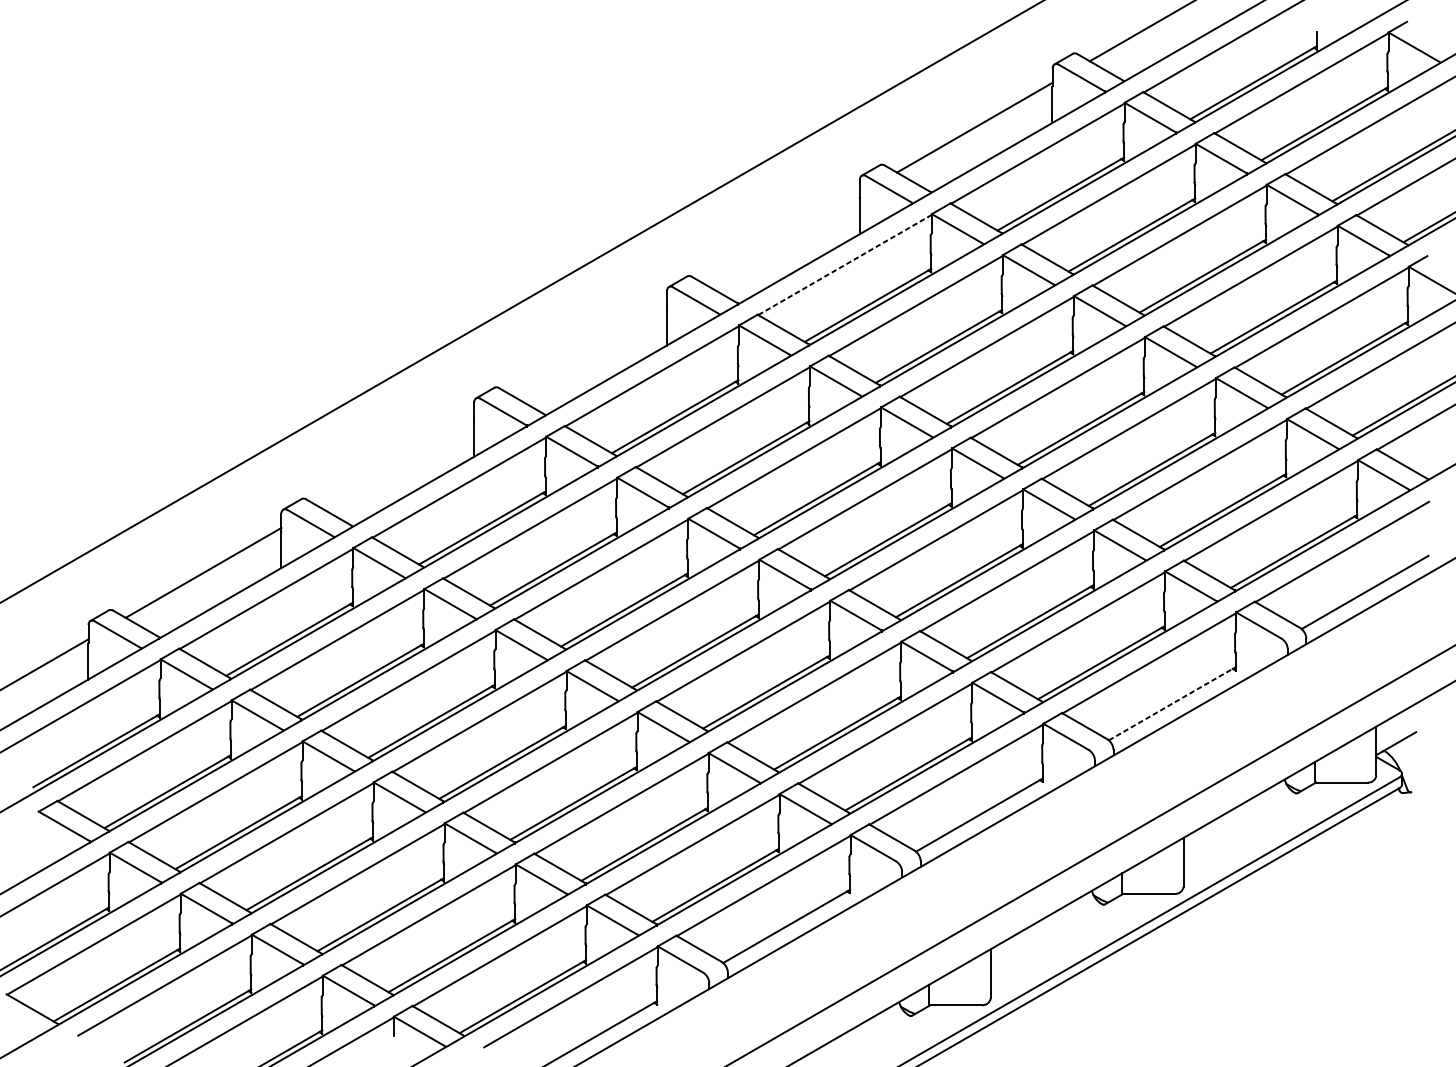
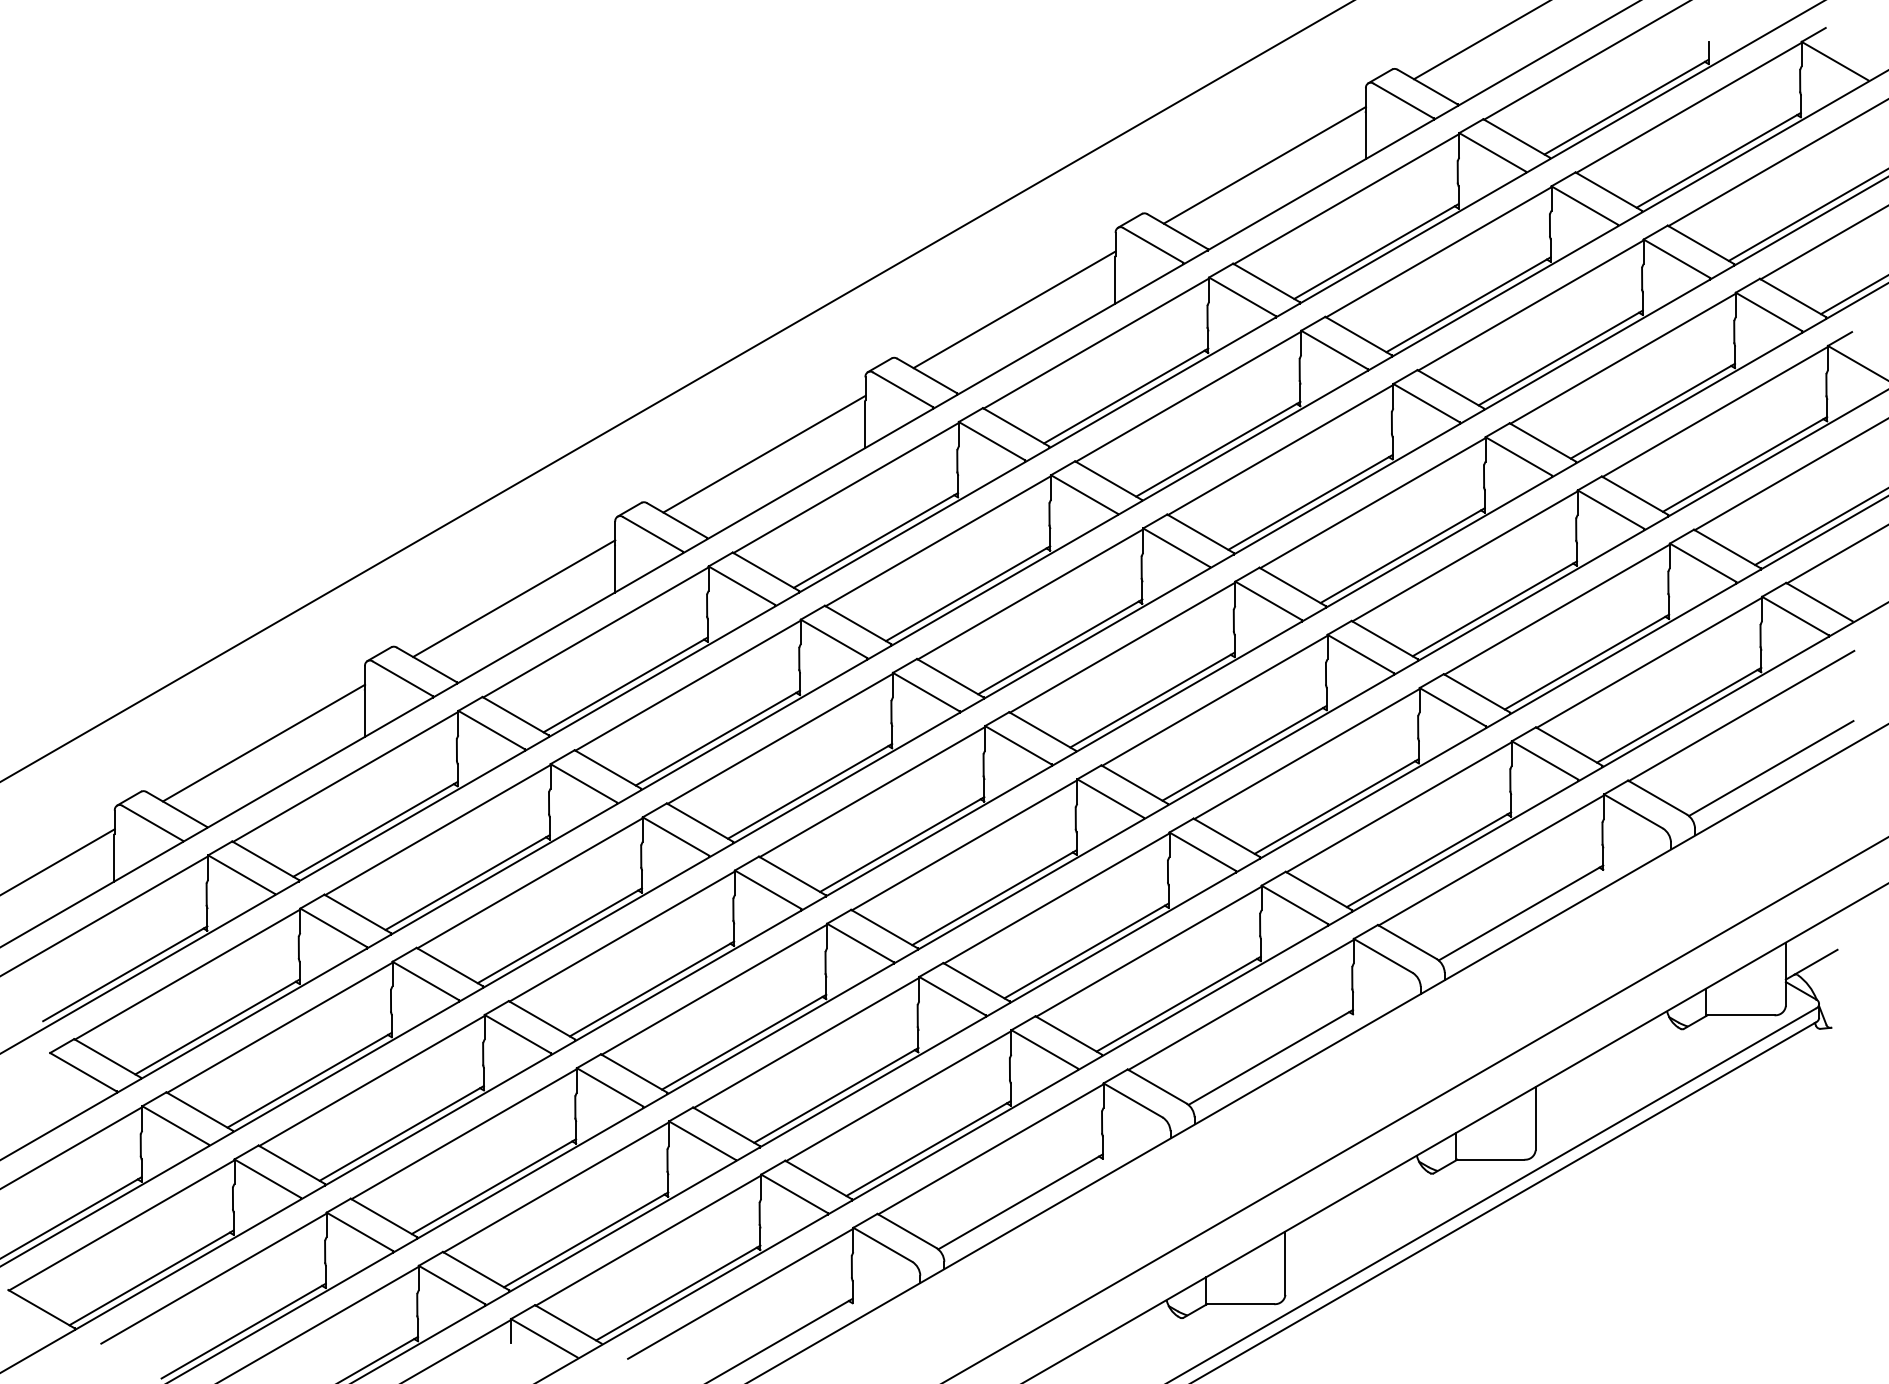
line: (781, 238) -> (1014, 309), added
line: (844, 264) -> (1095, 343), dashed -> solid
line: (589, 349) -> (764, 453), added
line: (396, 461) -> (514, 598), added
line: (1172, 703) -> (1521, 912), dashed -> solid

